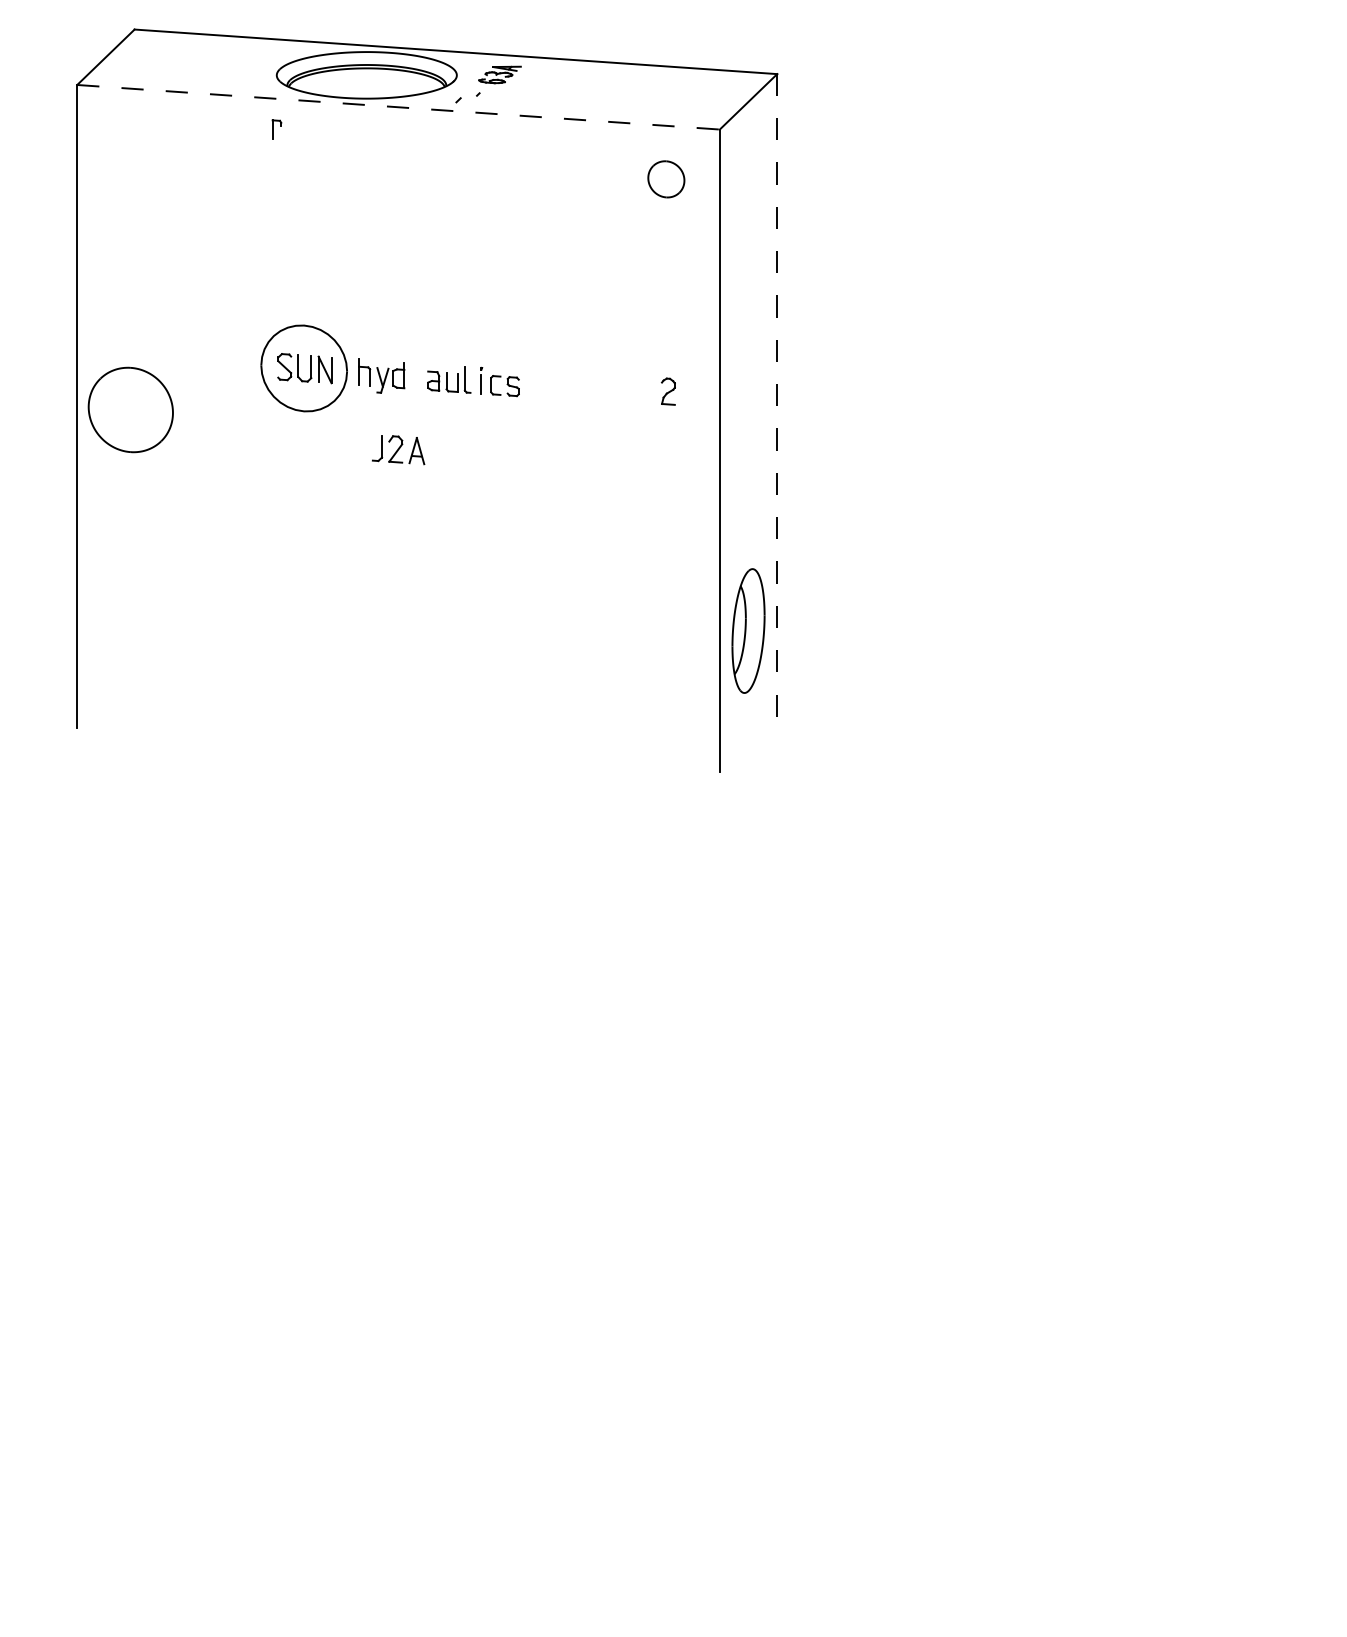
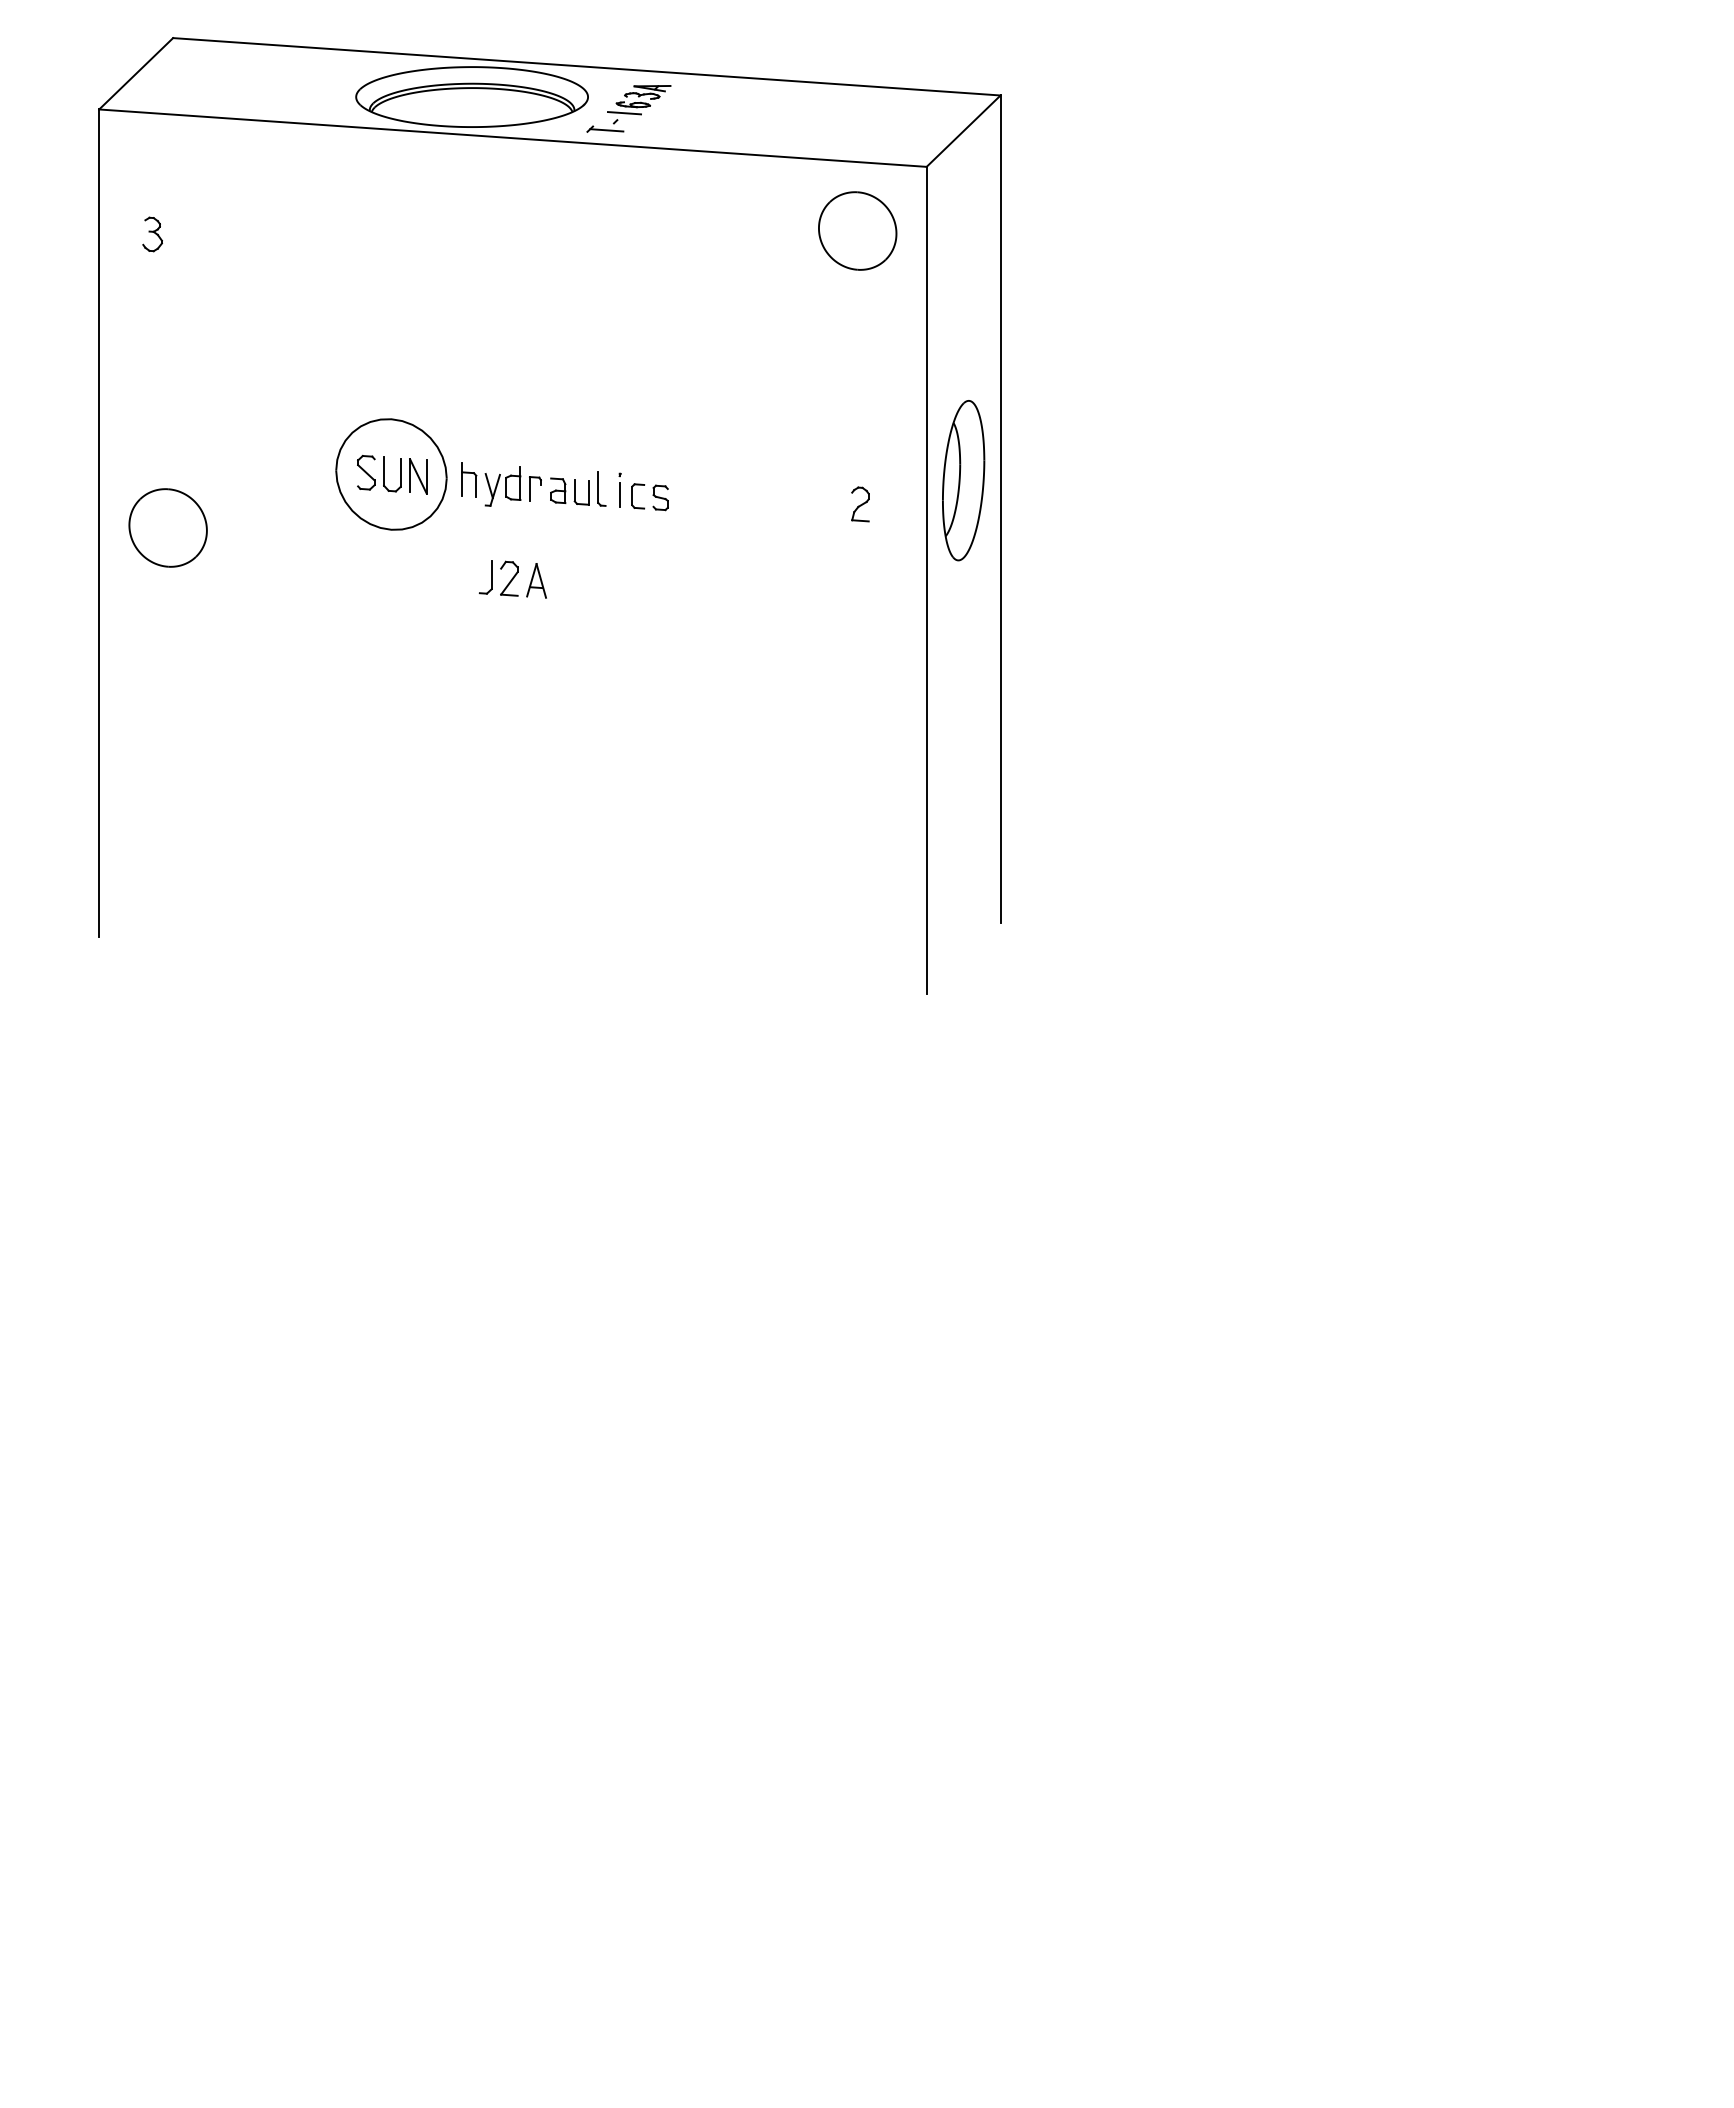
line: (485, 88) -> (624, 113), added
line: (471, 101) -> (606, 130), added
line: (398, 107) -> (512, 138), dashed -> solid
part: (277, 129) -> (535, 488), moved
part: (666, 178) -> (857, 230), size x1.67
part: (118, 182) -> (152, 234), added
line: (777, 395) -> (1000, 509), dashed -> solid
part: (130, 409) -> (167, 527), size x0.71
part: (748, 630) -> (963, 480), moved

